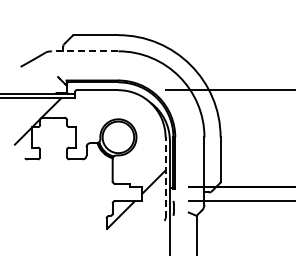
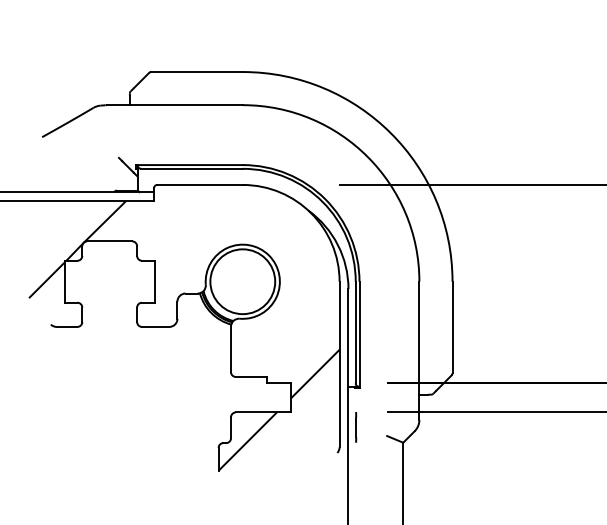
line: (84, 51) -> (173, 105), dashed -> solid
line: (165, 177) -> (339, 364), dashed -> solid

